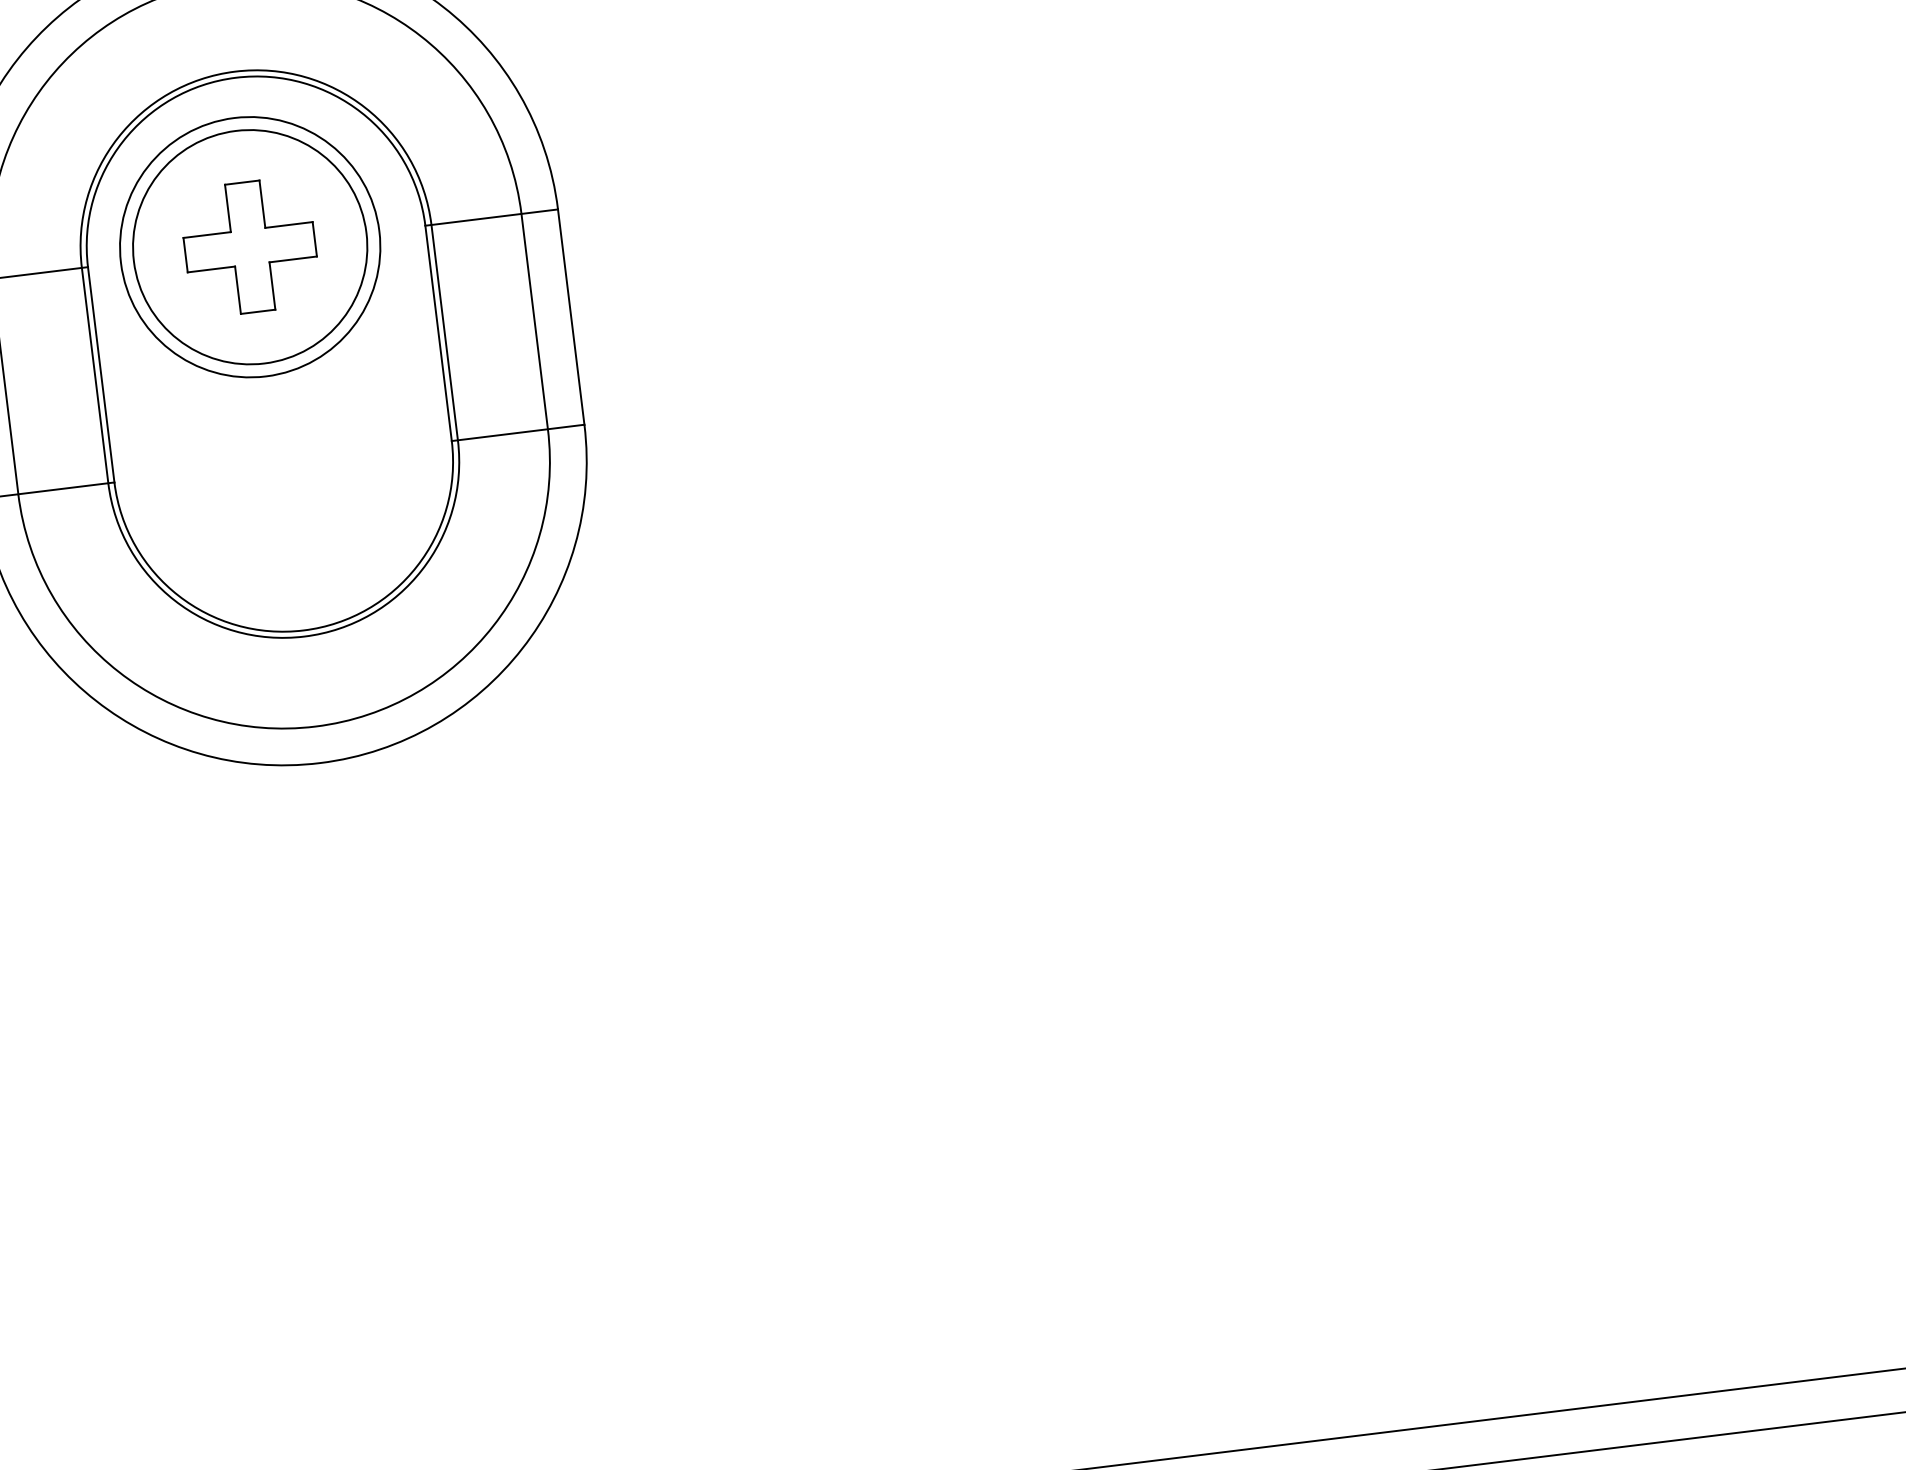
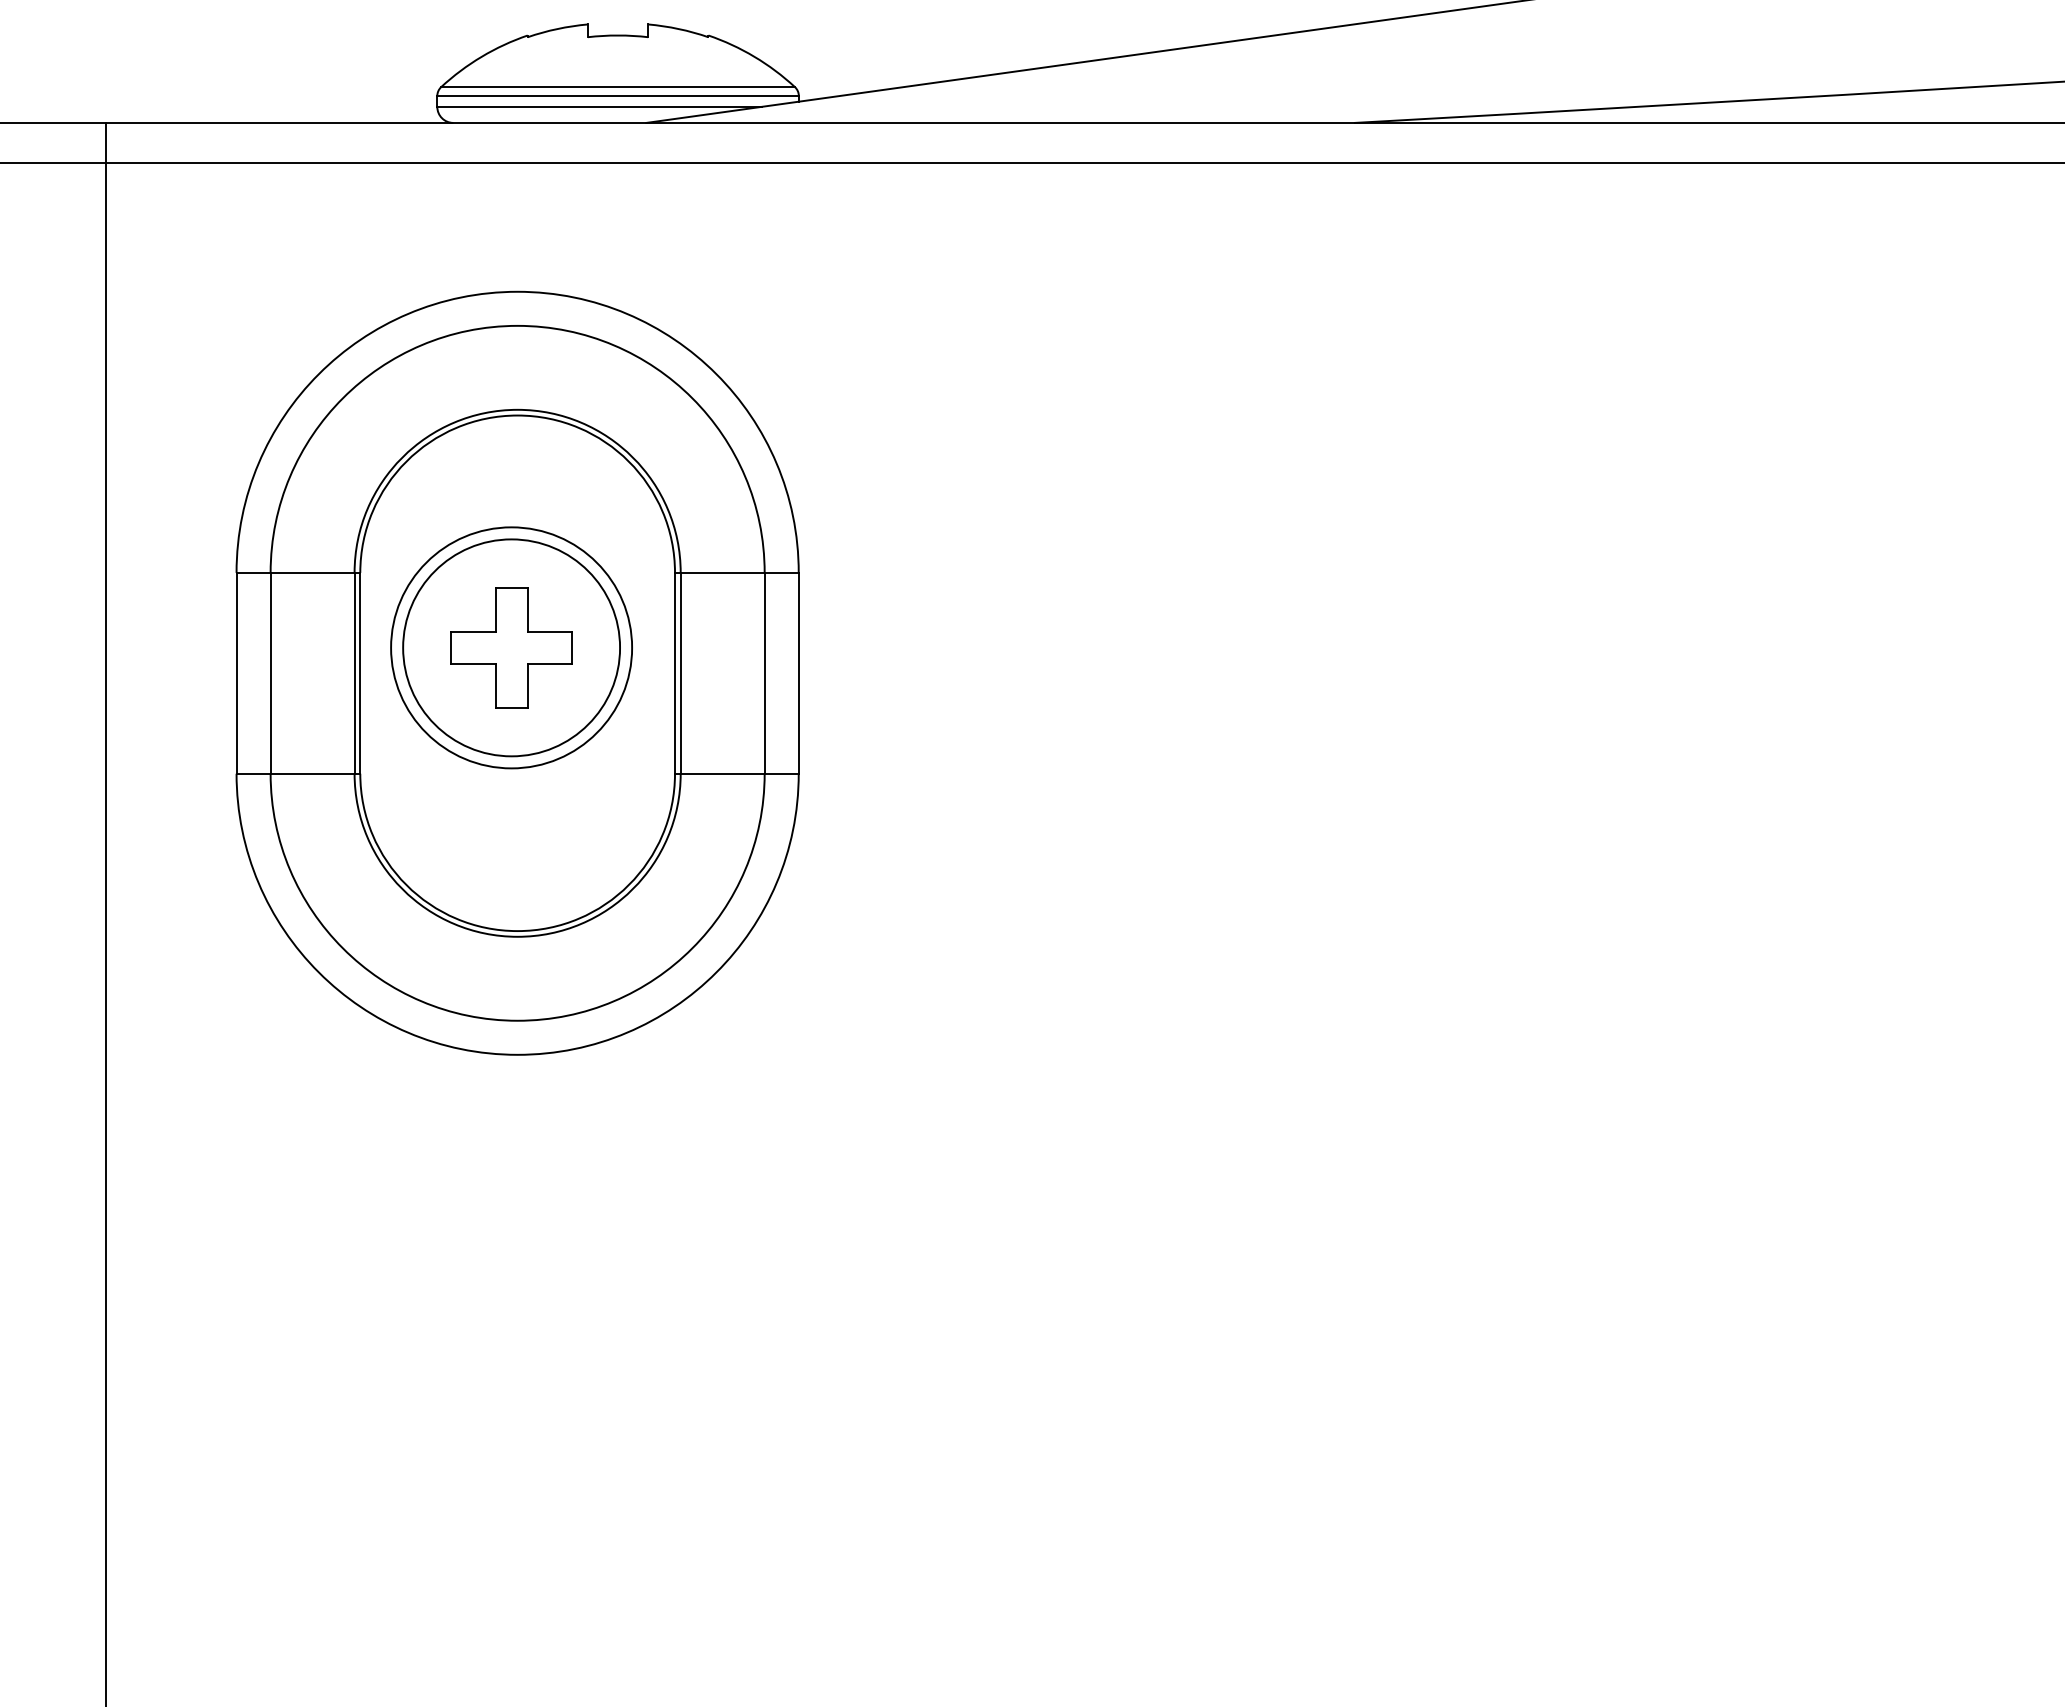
part: (250, 246) -> (511, 647), moved

